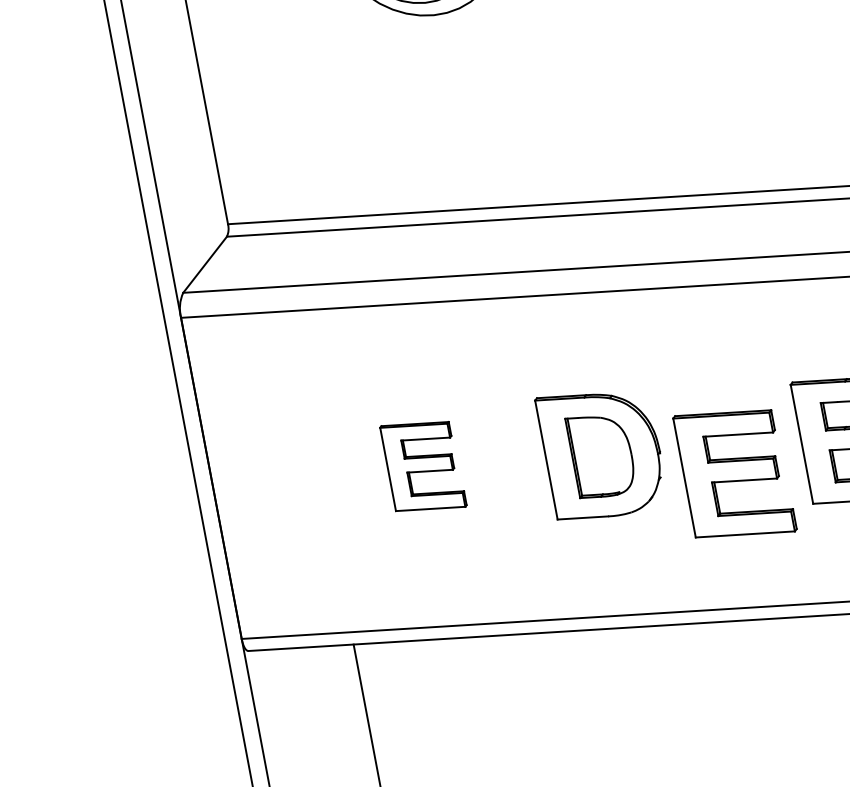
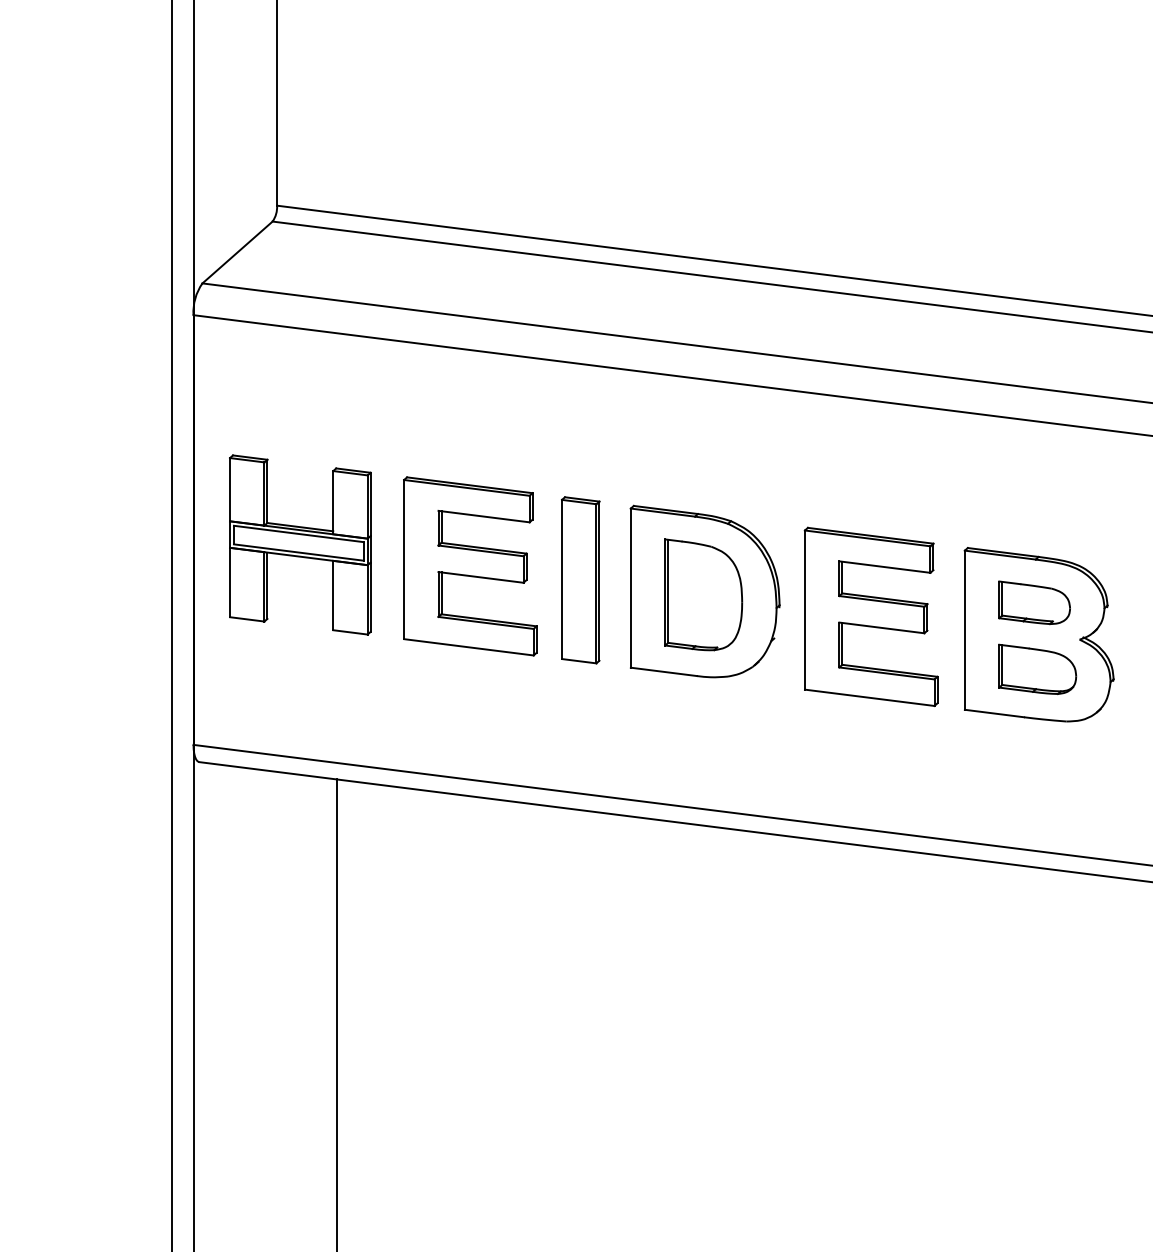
part: (507, 461) -> (580, 580), added
part: (423, 466) -> (470, 566), size x1.43
part: (734, 473) -> (870, 616), moved
part: (293, 474) -> (300, 544), added

